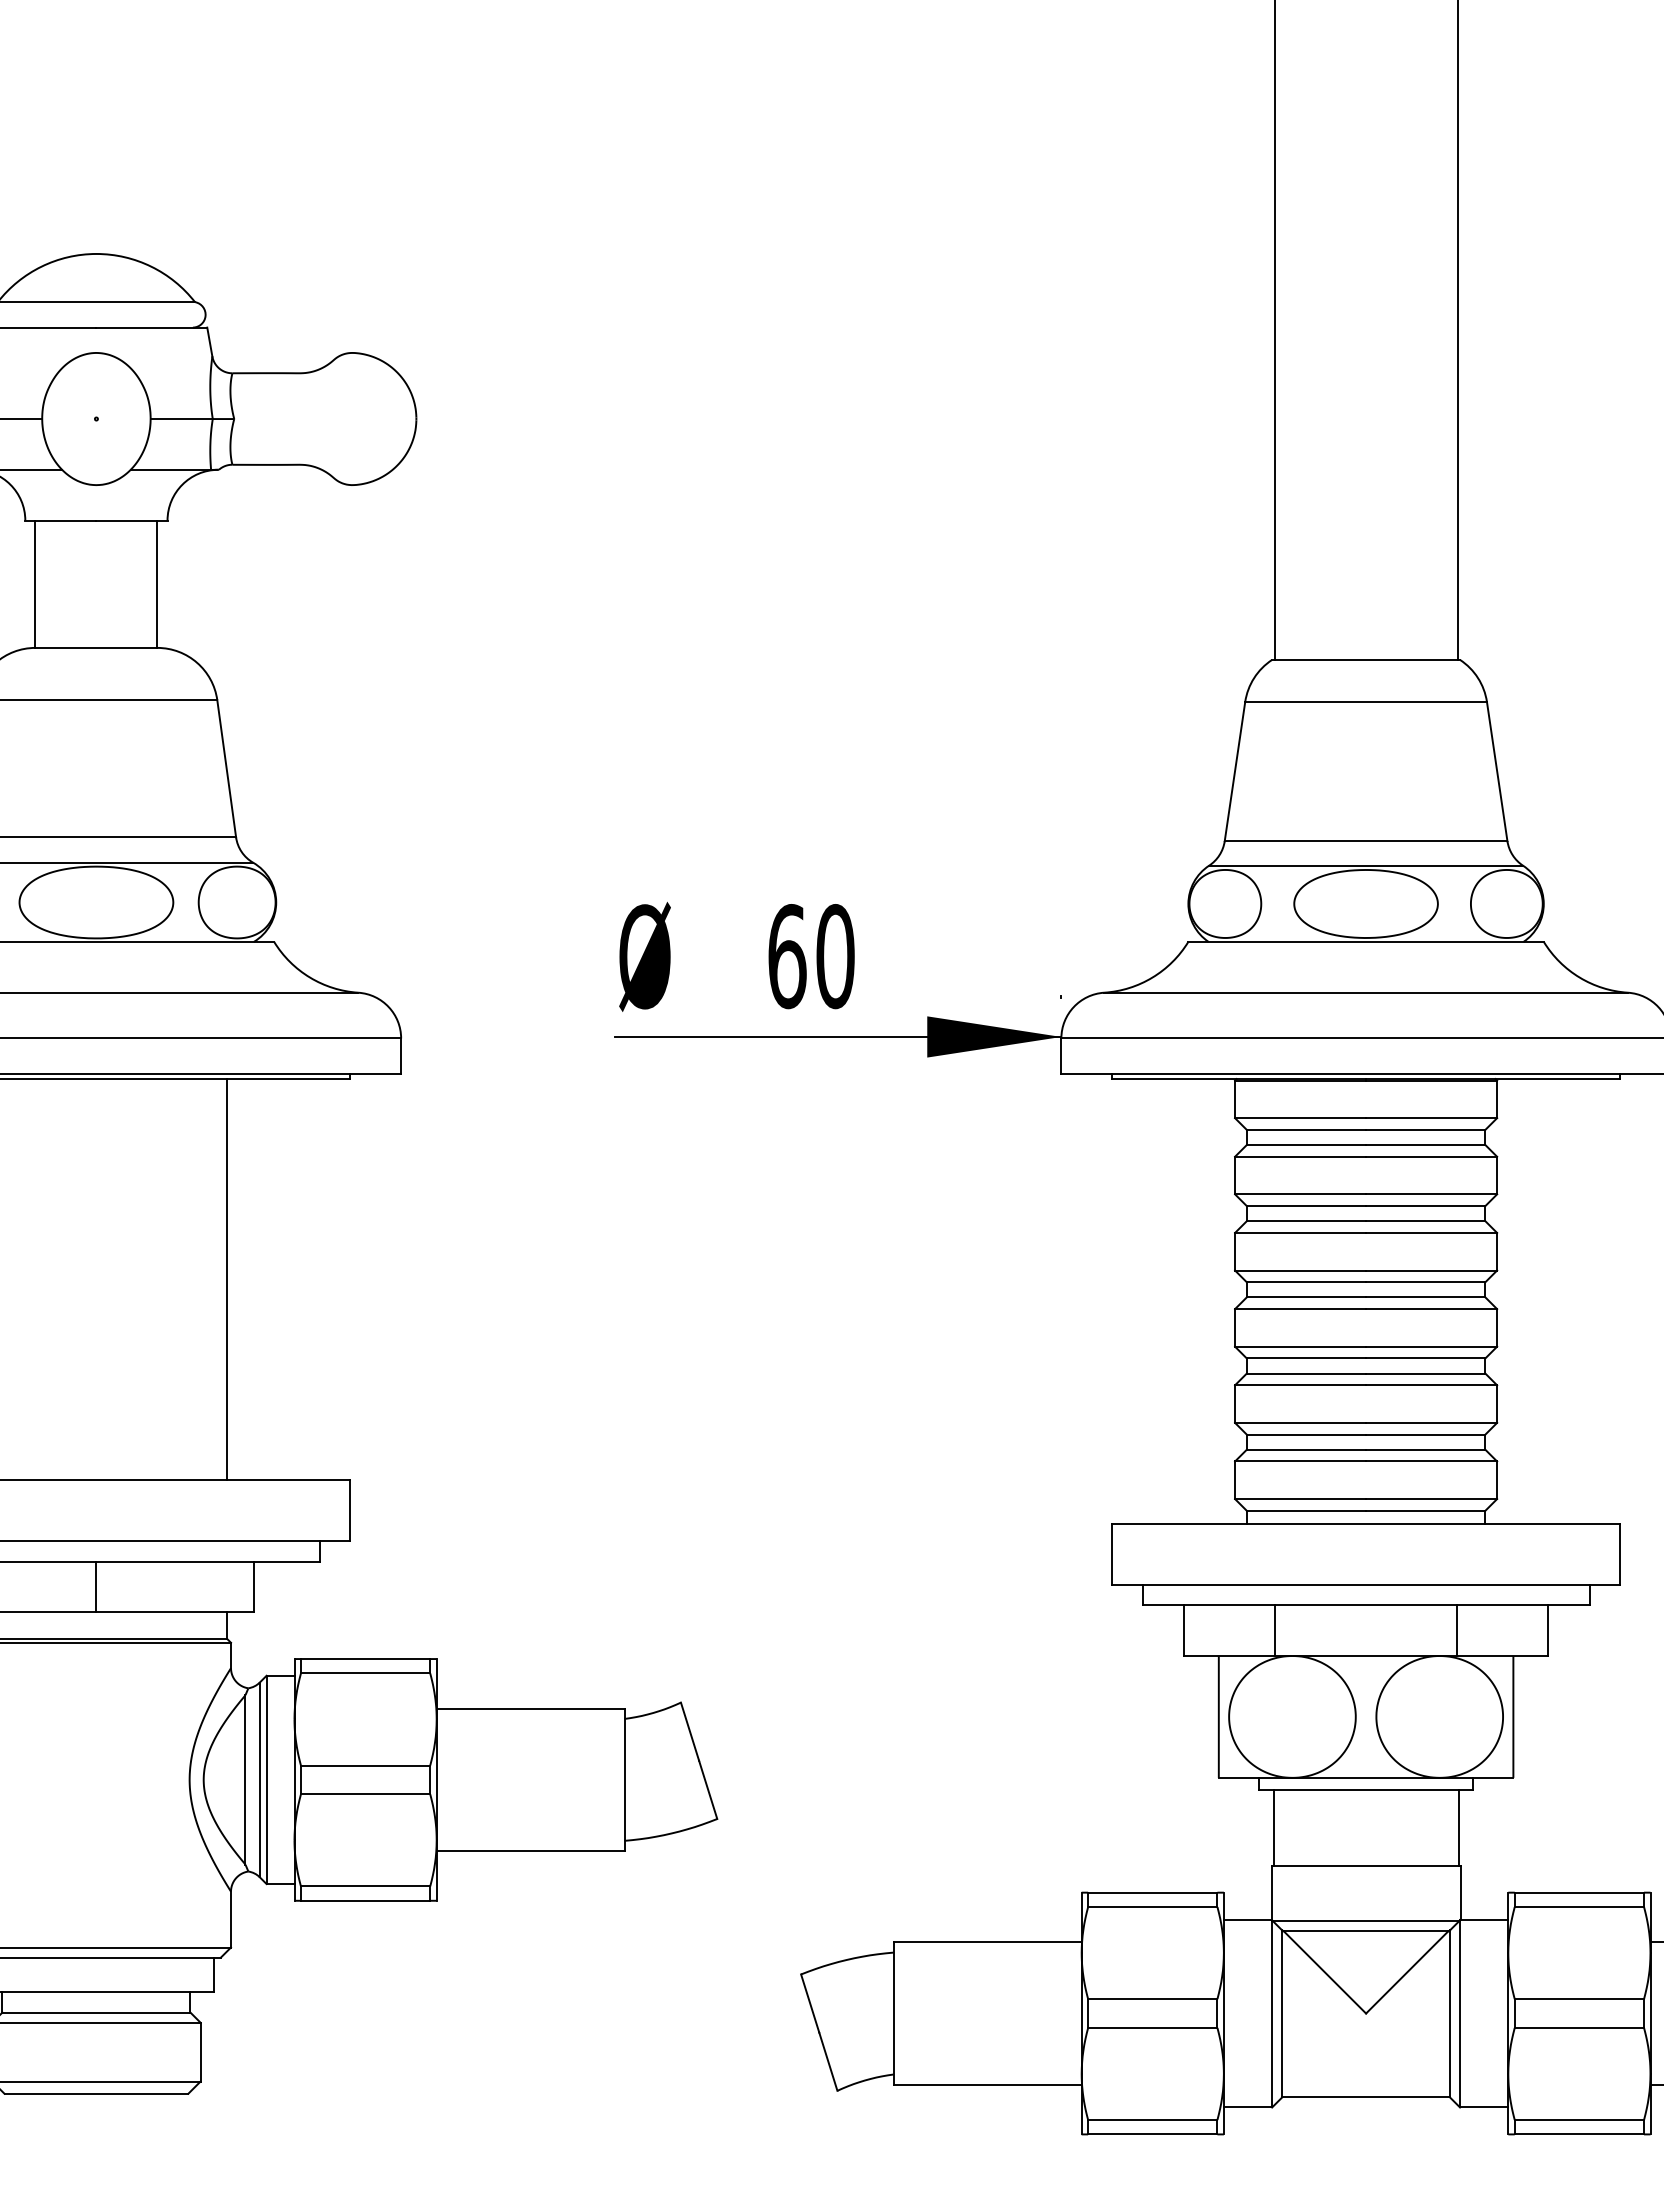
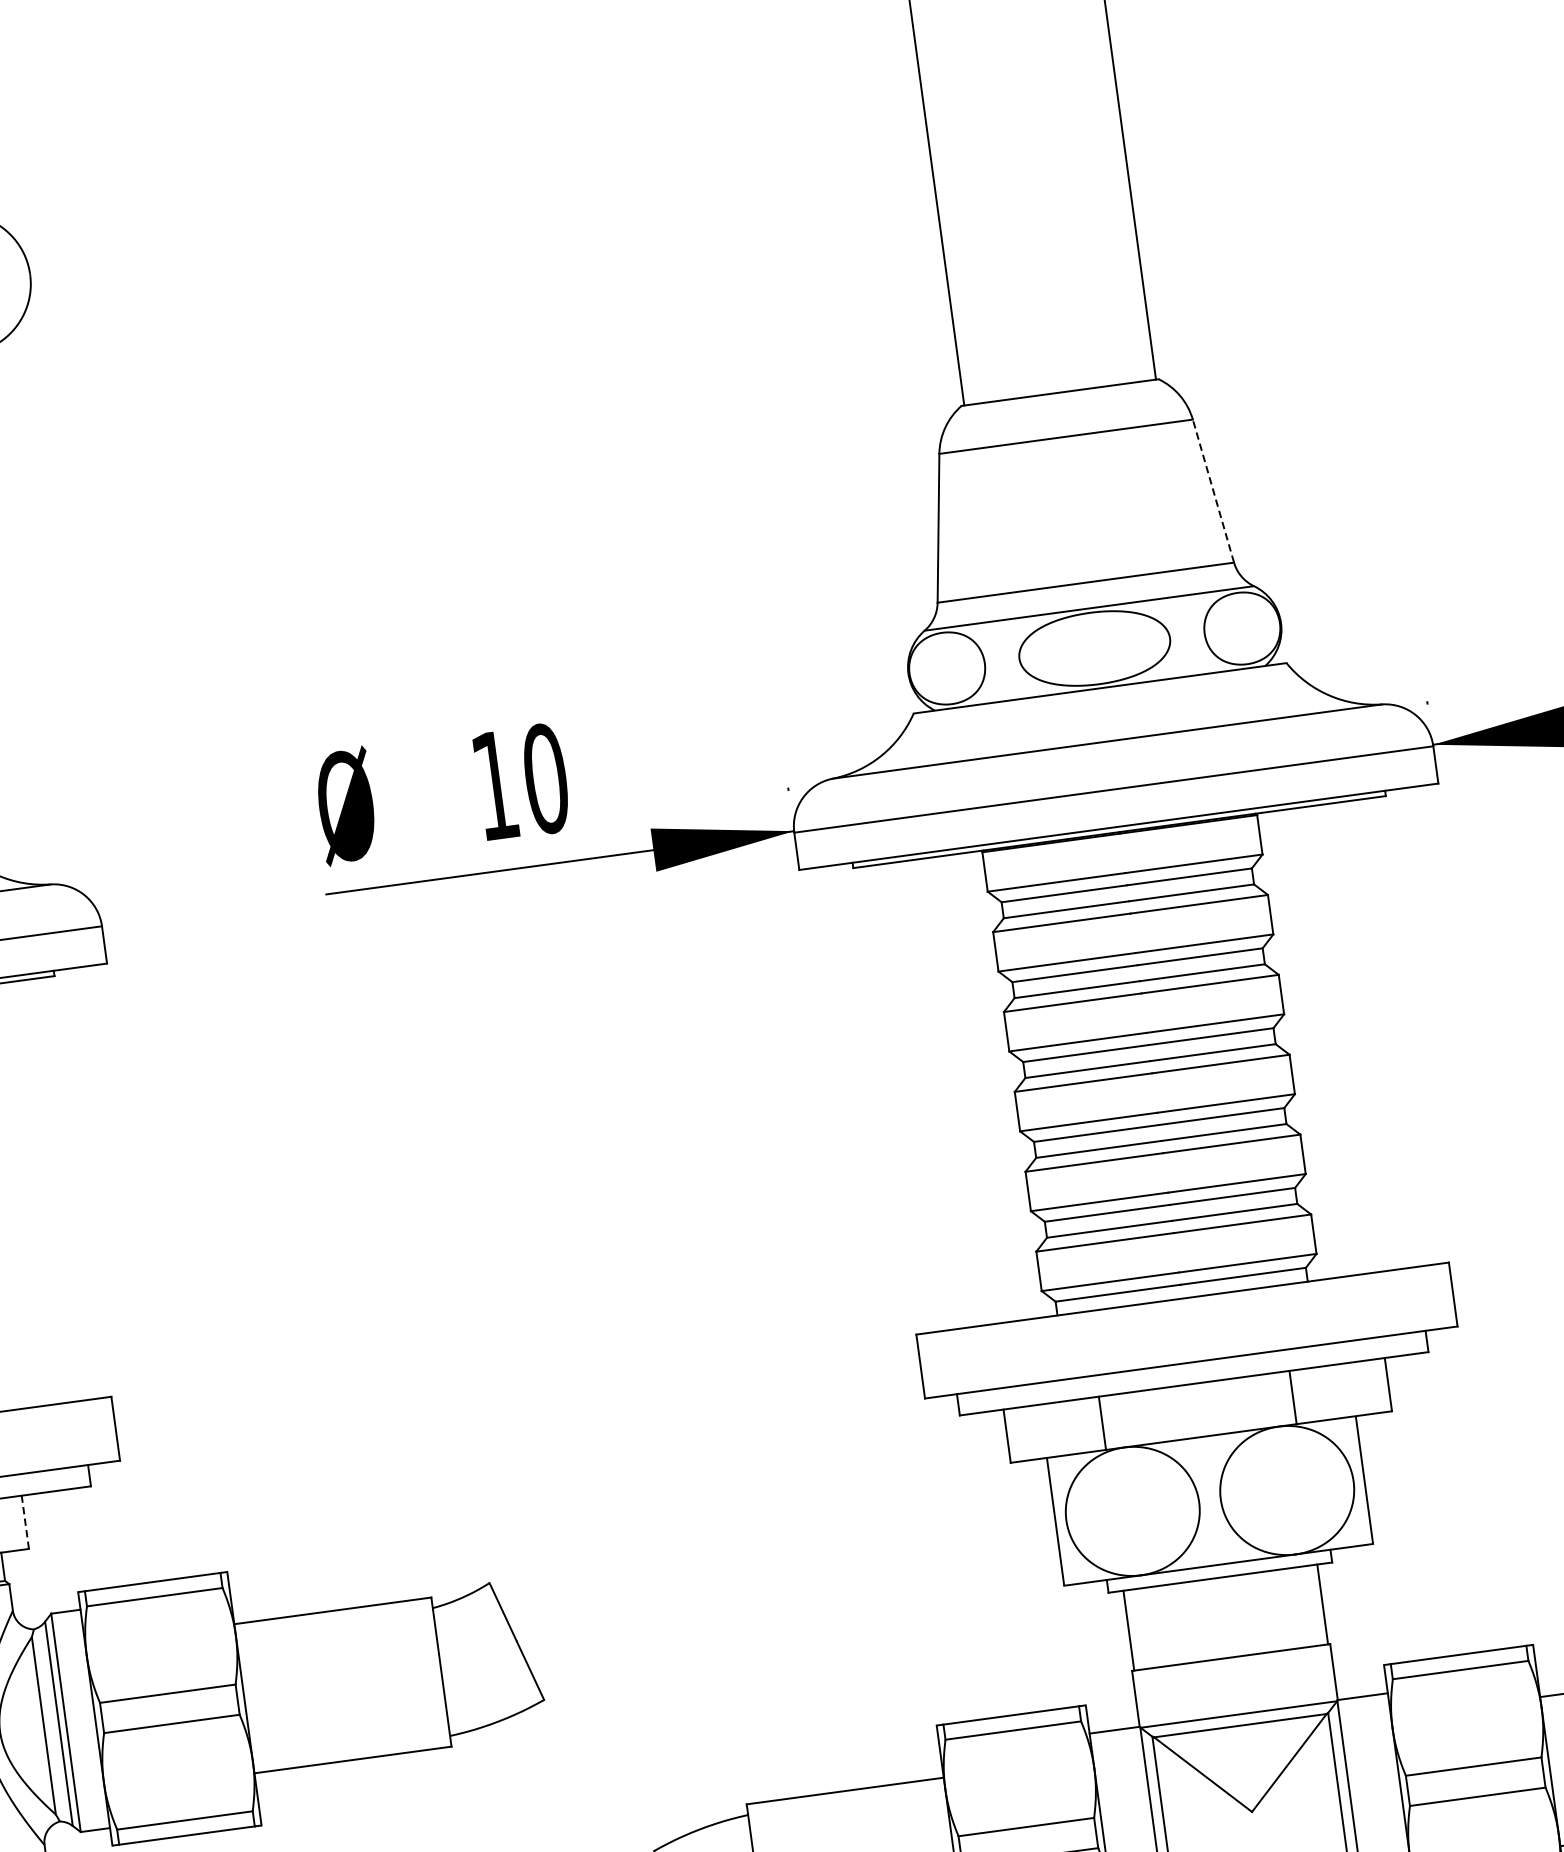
line: (1497, 771) -> (1213, 490), solid -> dashed
text: (787, 956) -> (495, 785), 60 -> 10
line: (253, 1586) -> (24, 1521), solid -> dashed

